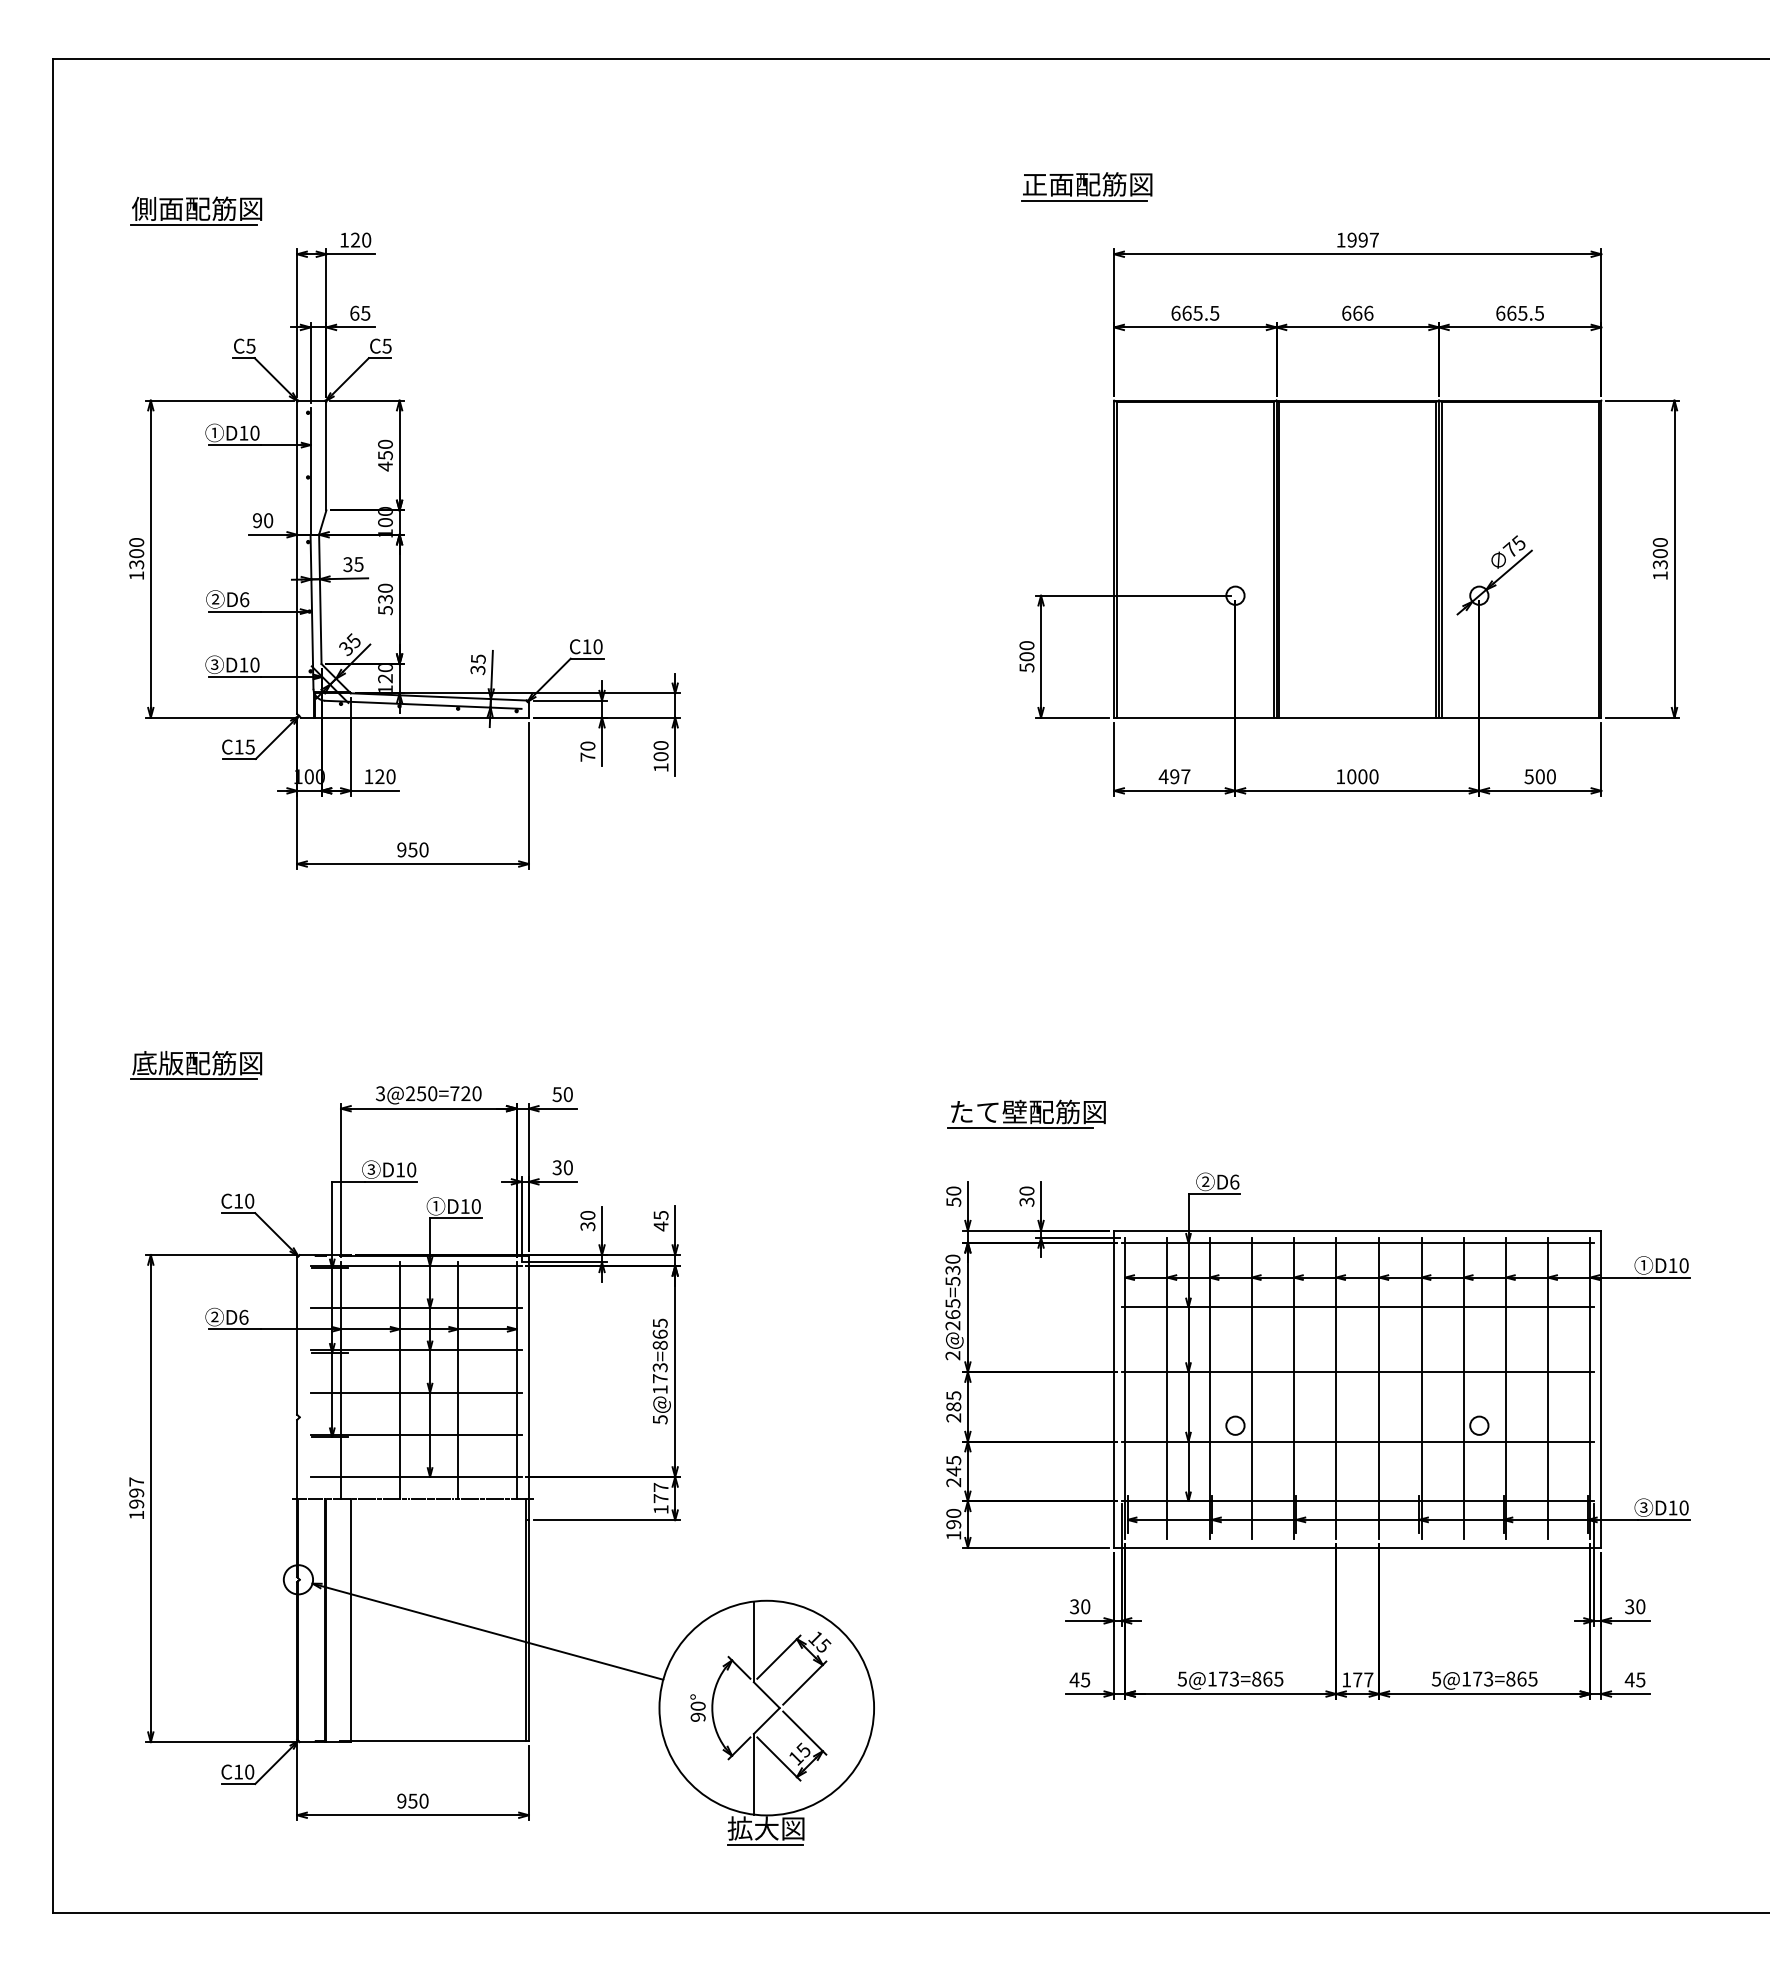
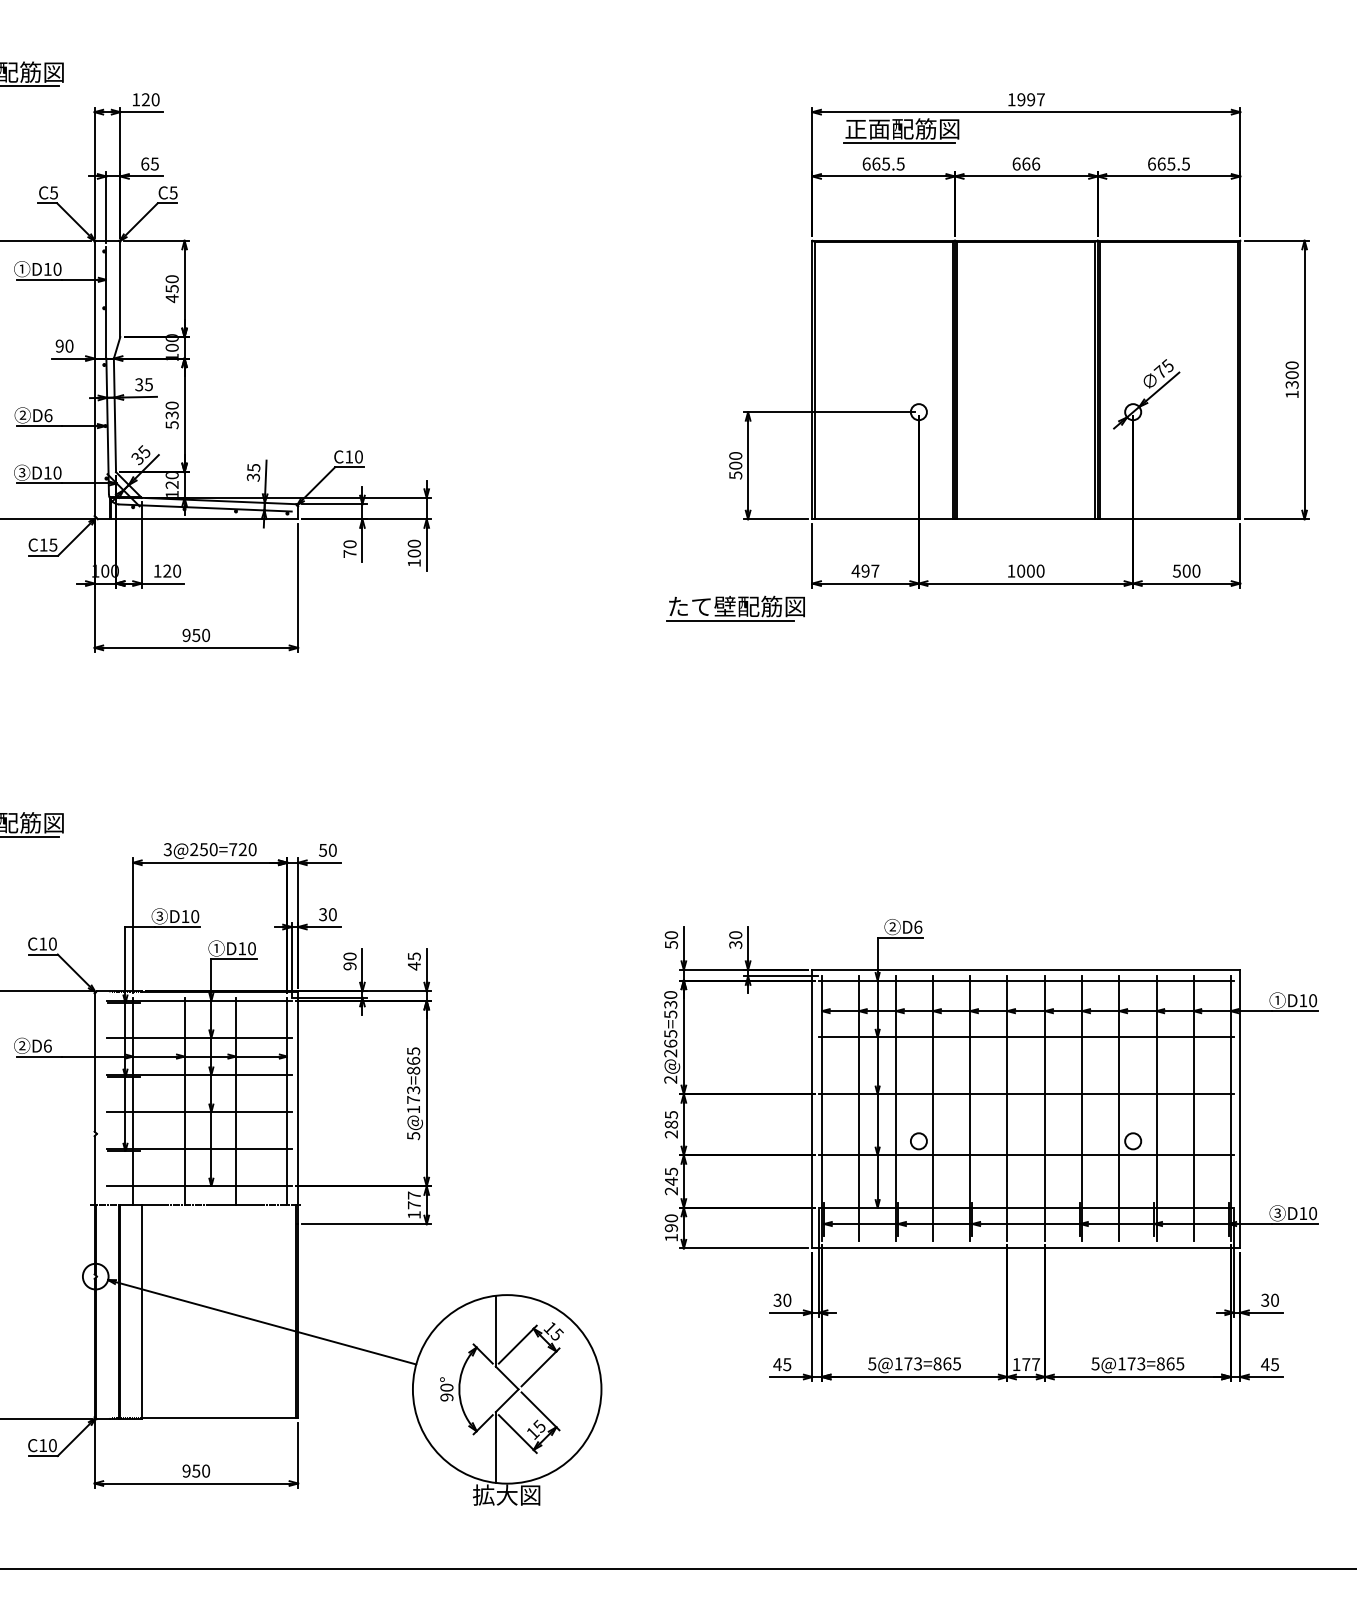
part: (1086, 186) -> (901, 130), moved
part: (1026, 1113) -> (735, 607), moved
text: (587, 1226) -> (349, 966), 30 -> 90
line: (765, 1844) -> (506, 1509), removed

